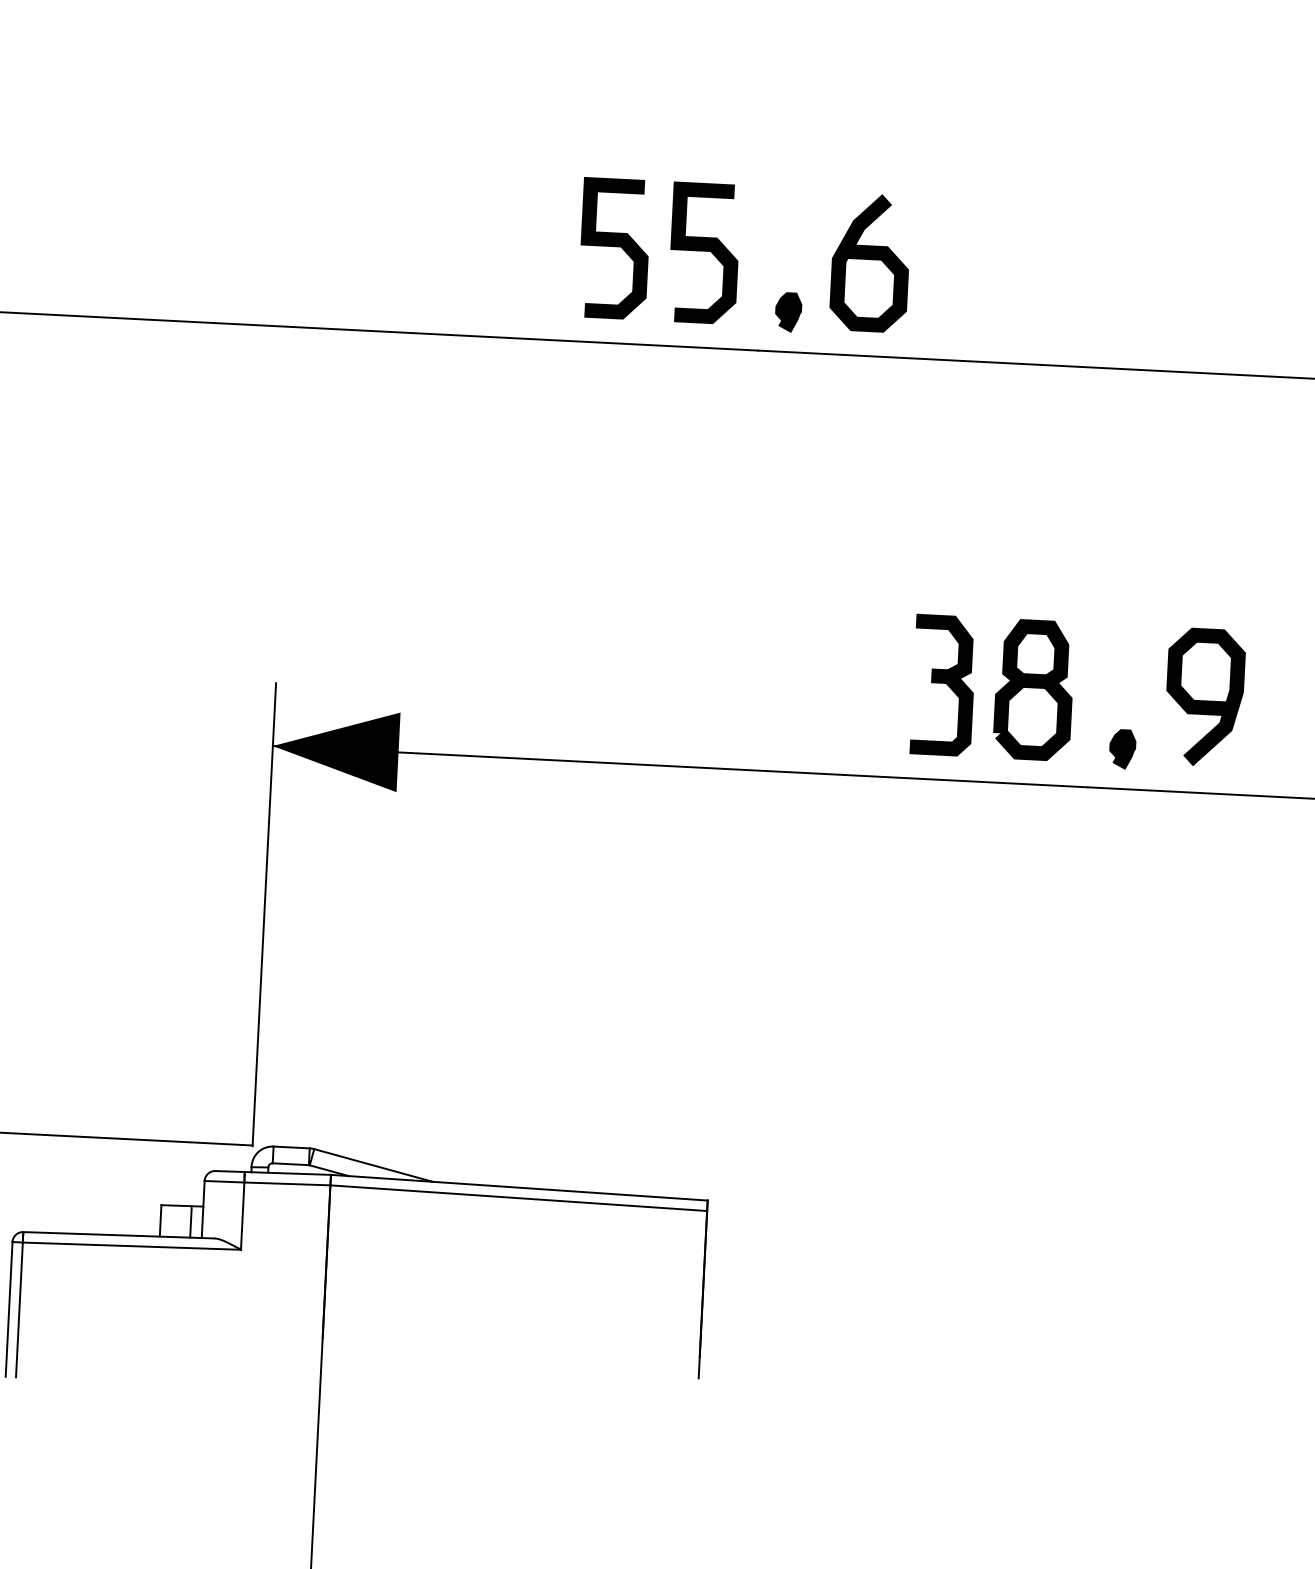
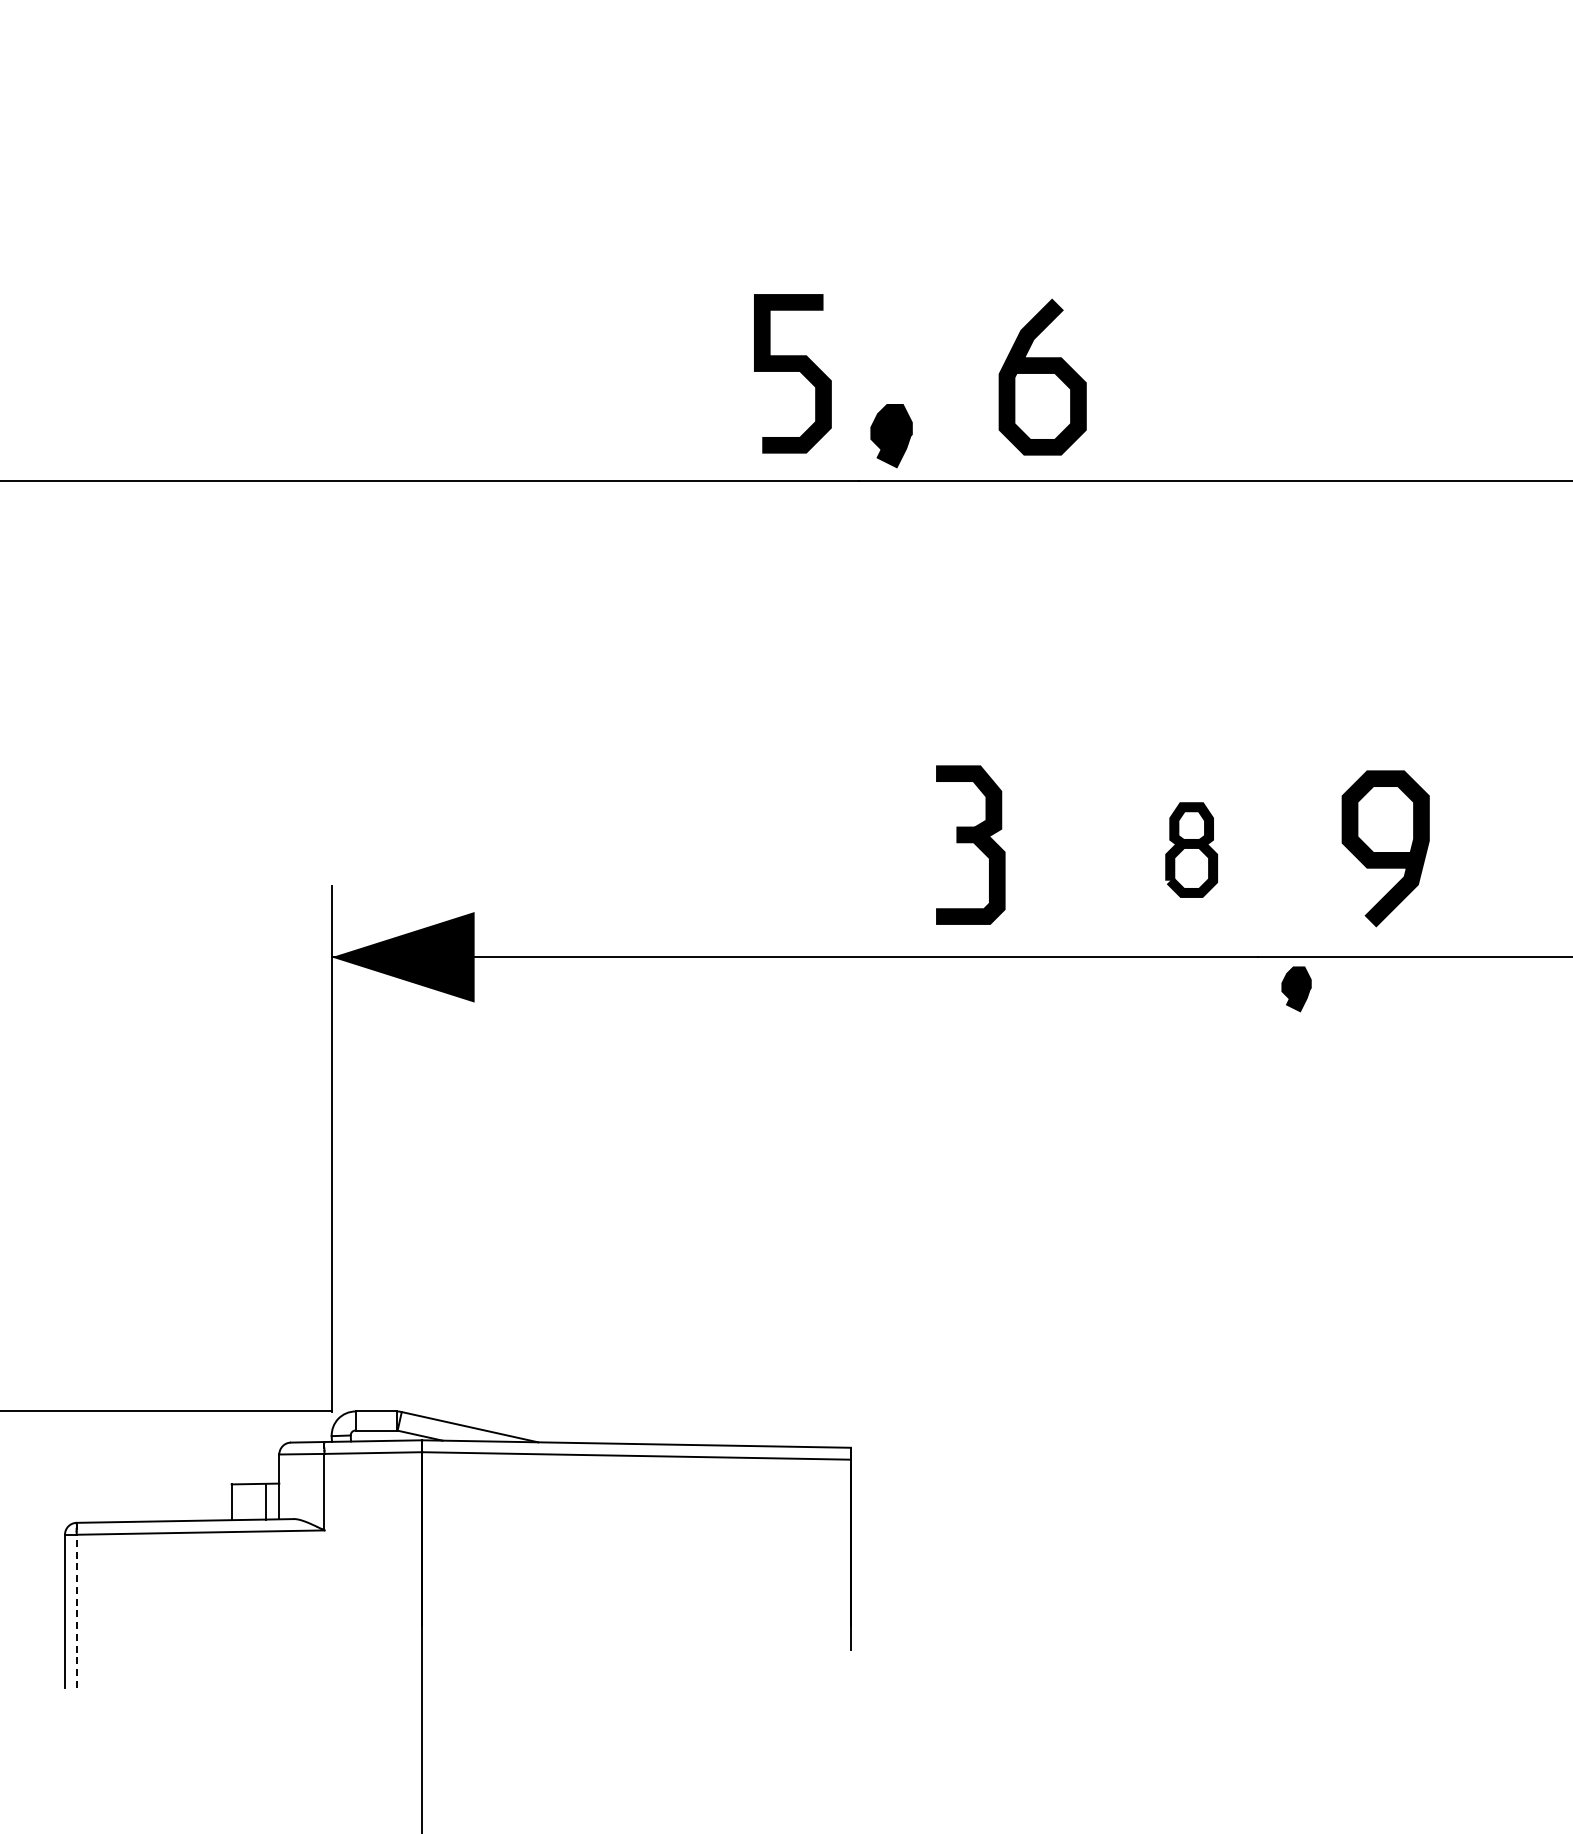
curve: (614, 246) -> (690, 371), removed
curve: (870, 259) -> (1042, 373), moved
part: (788, 311) -> (891, 435), size x1.4
part: (943, 684) -> (970, 844), moved
part: (1033, 689) -> (1191, 849), size x0.6
part: (1122, 749) -> (1296, 989), moved
line: (19, 1310) -> (76, 1611), solid -> dashed

